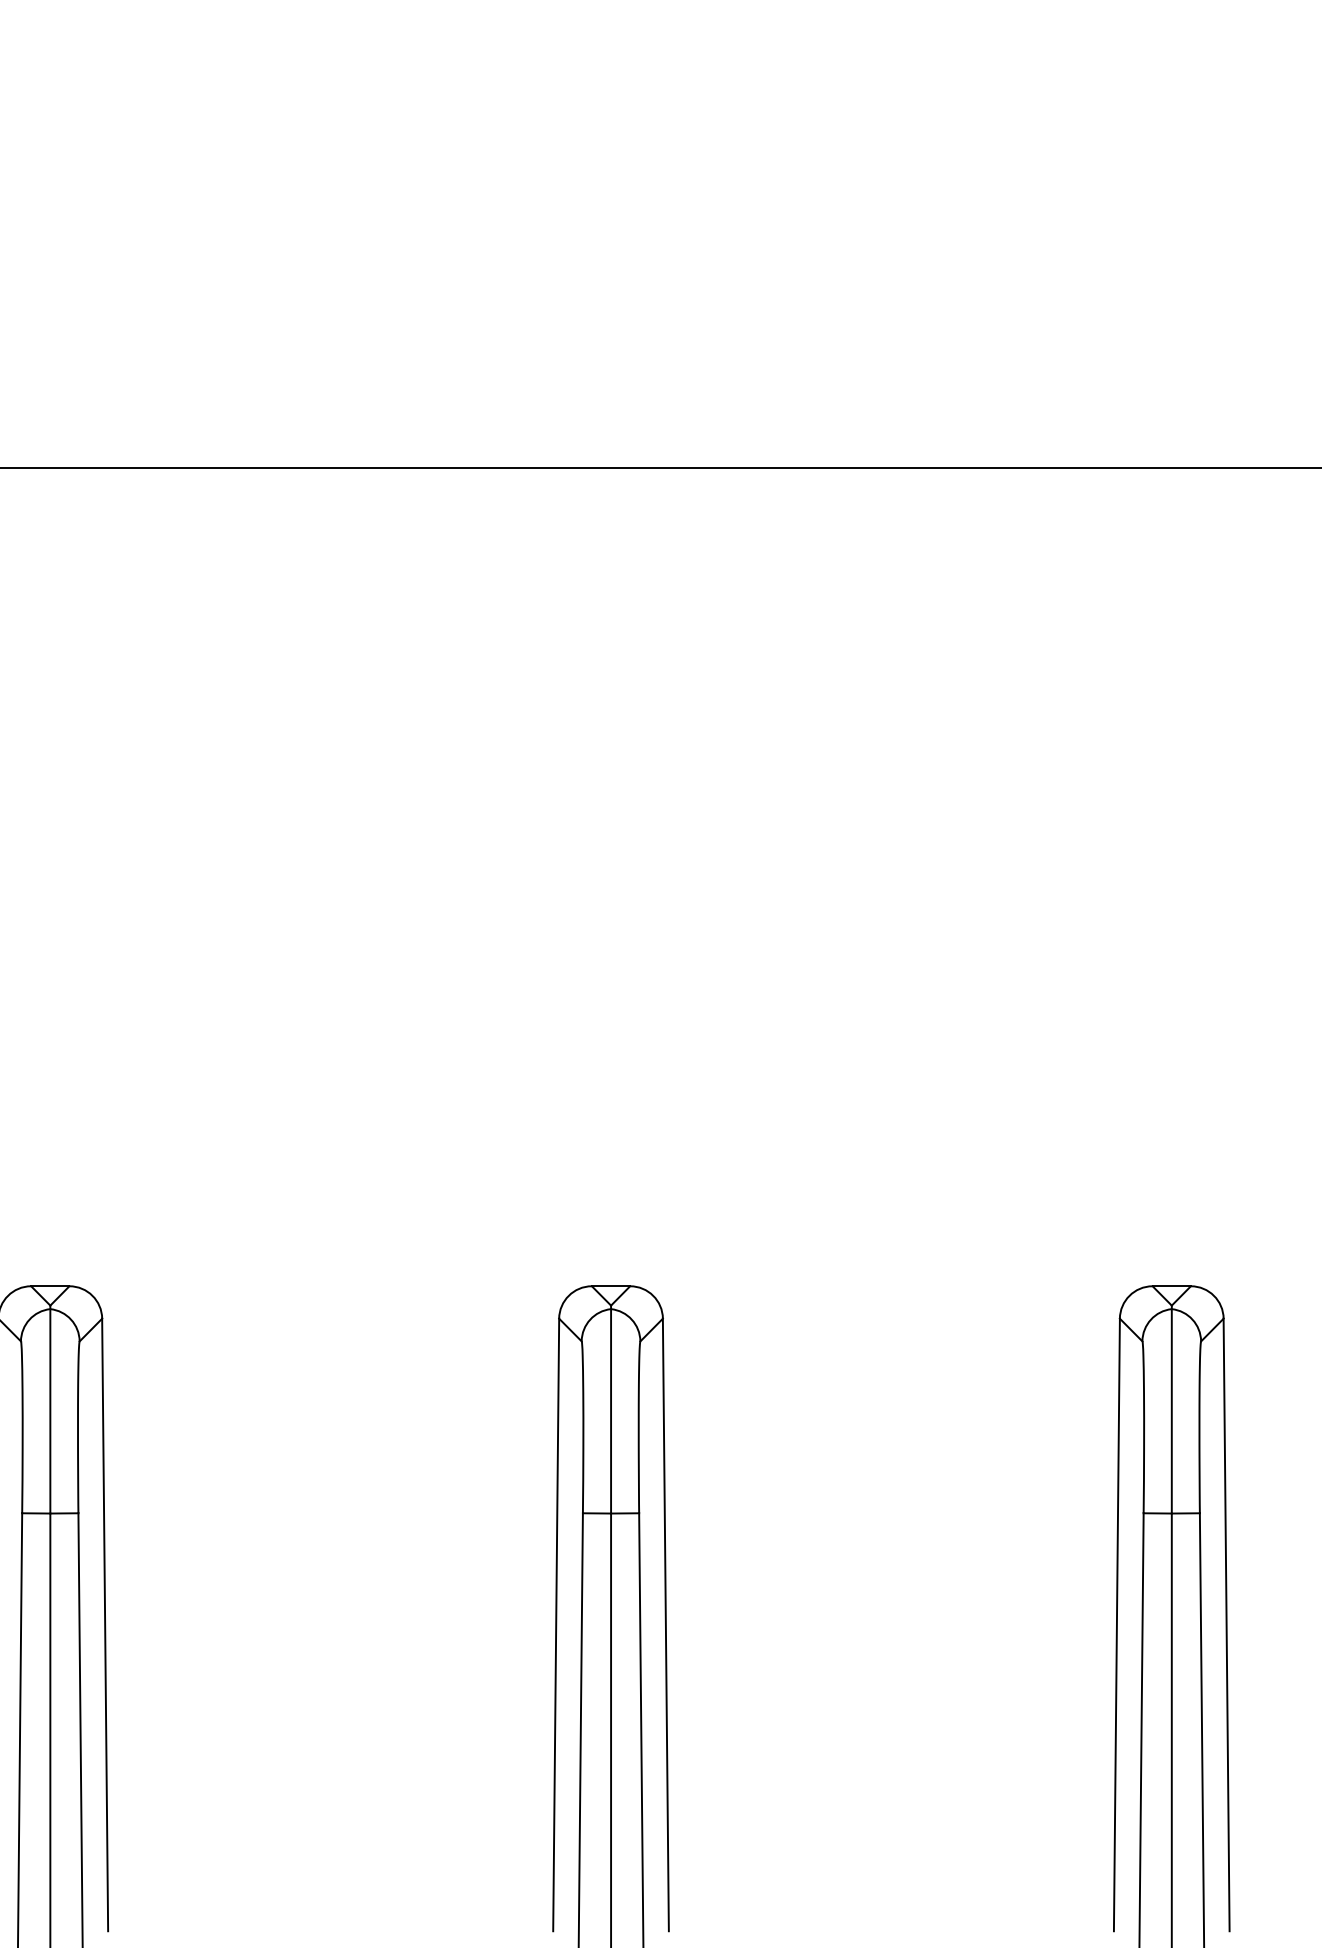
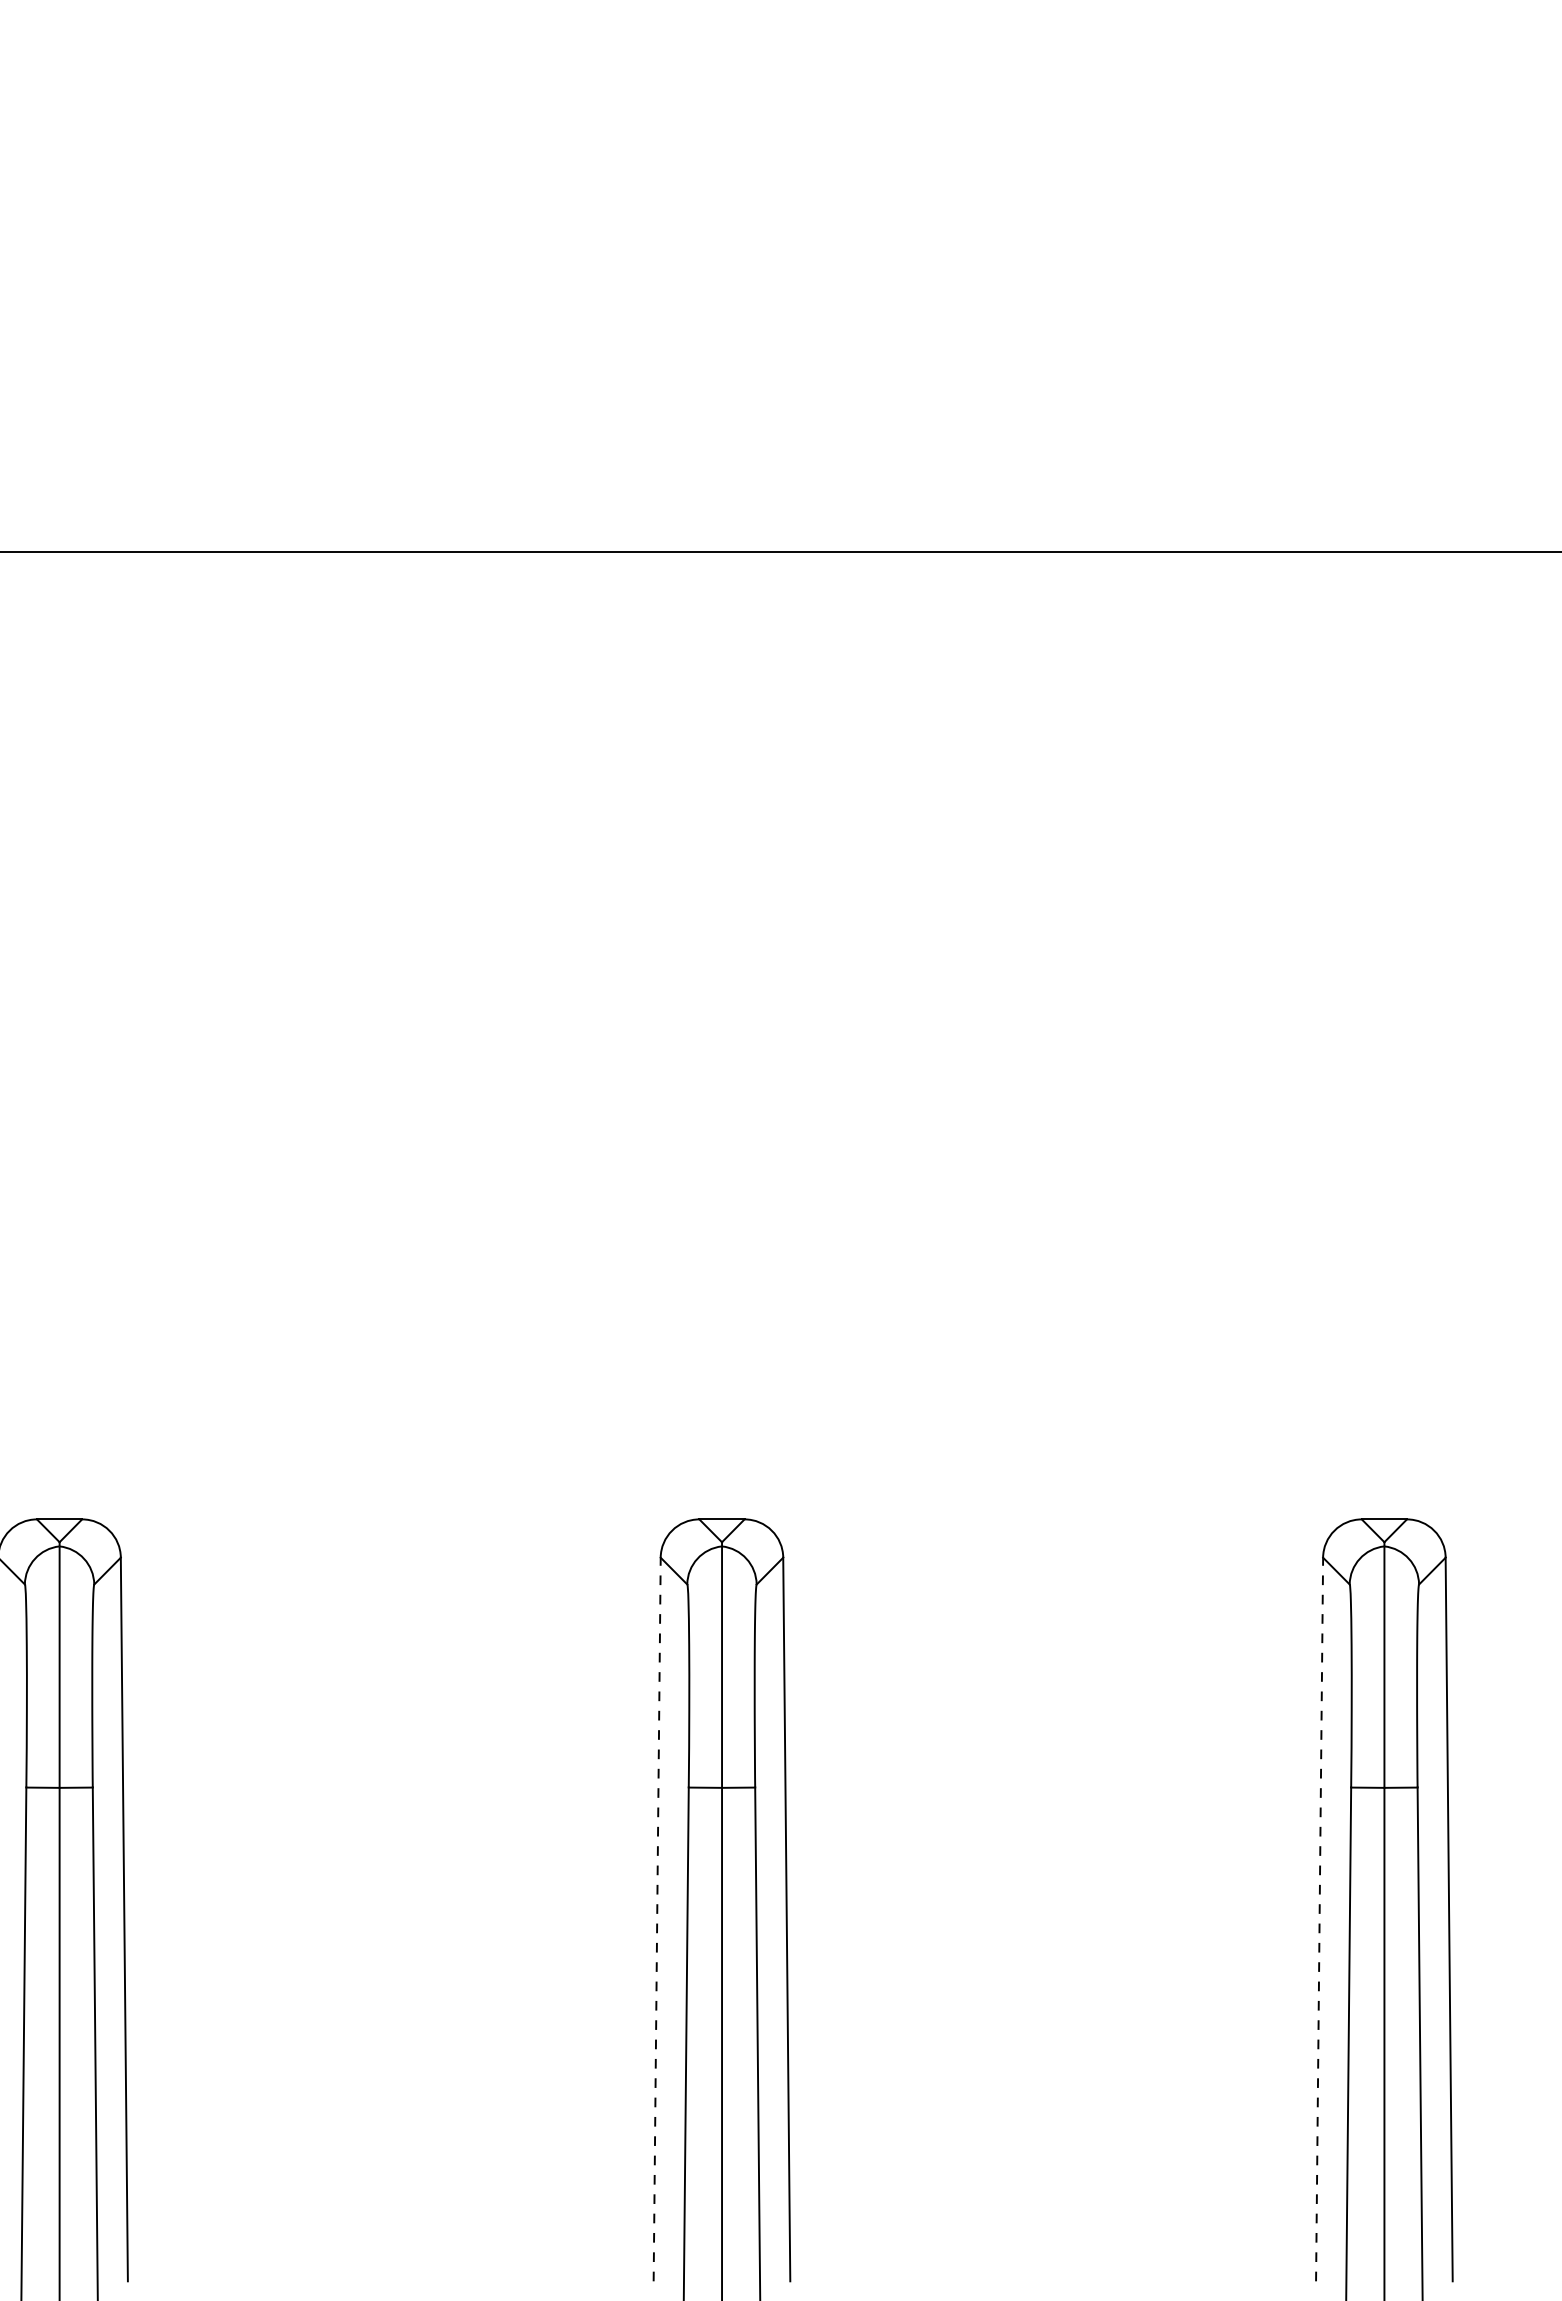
line: (556, 1624) -> (657, 1919), solid -> dashed
line: (1116, 1624) -> (1319, 1919), solid -> dashed

